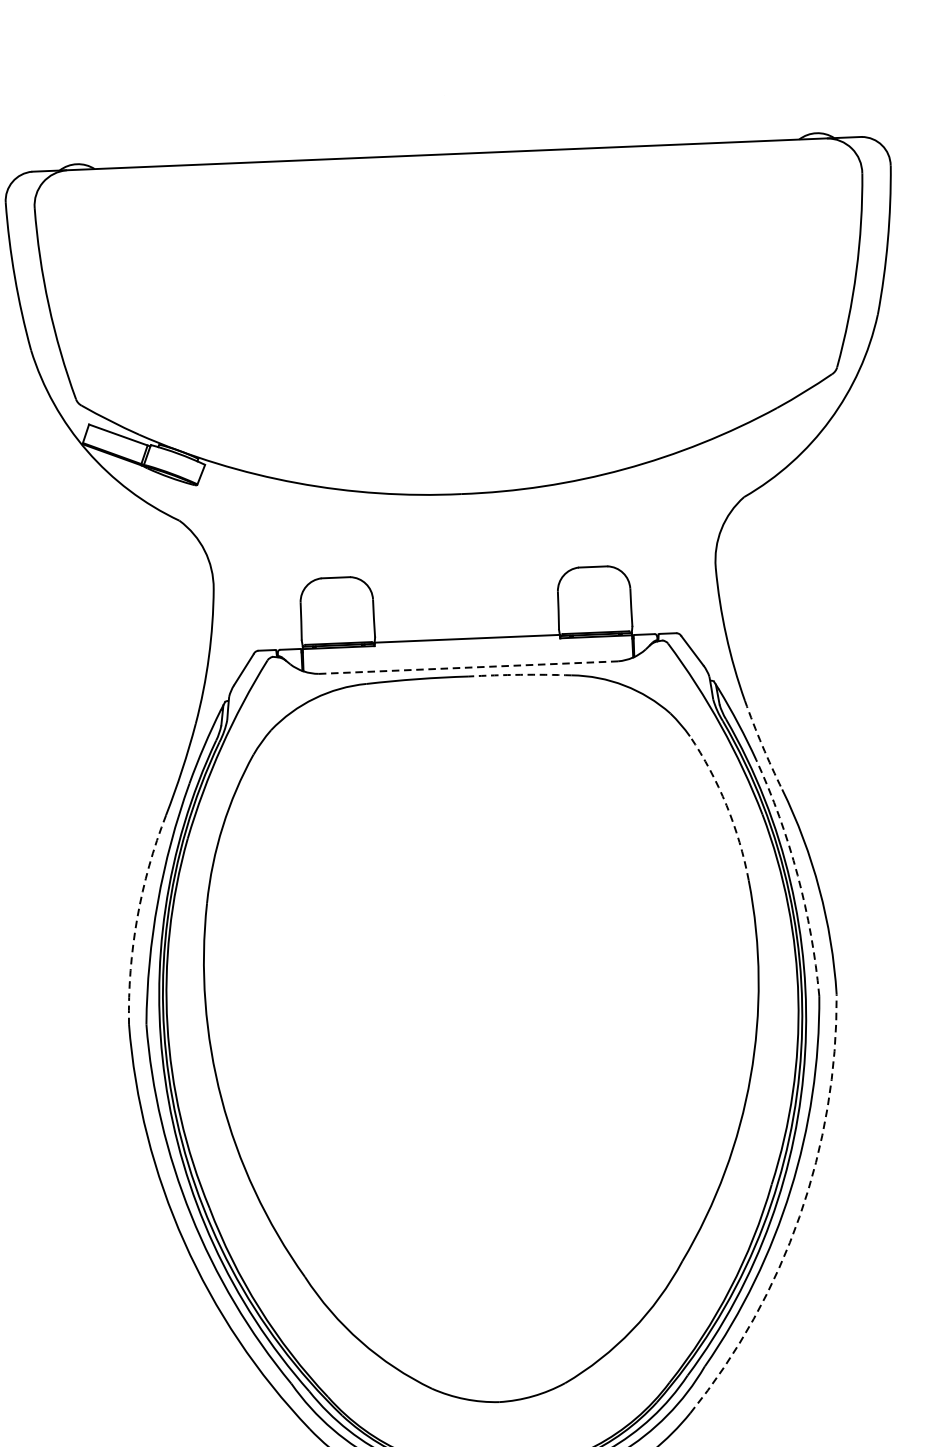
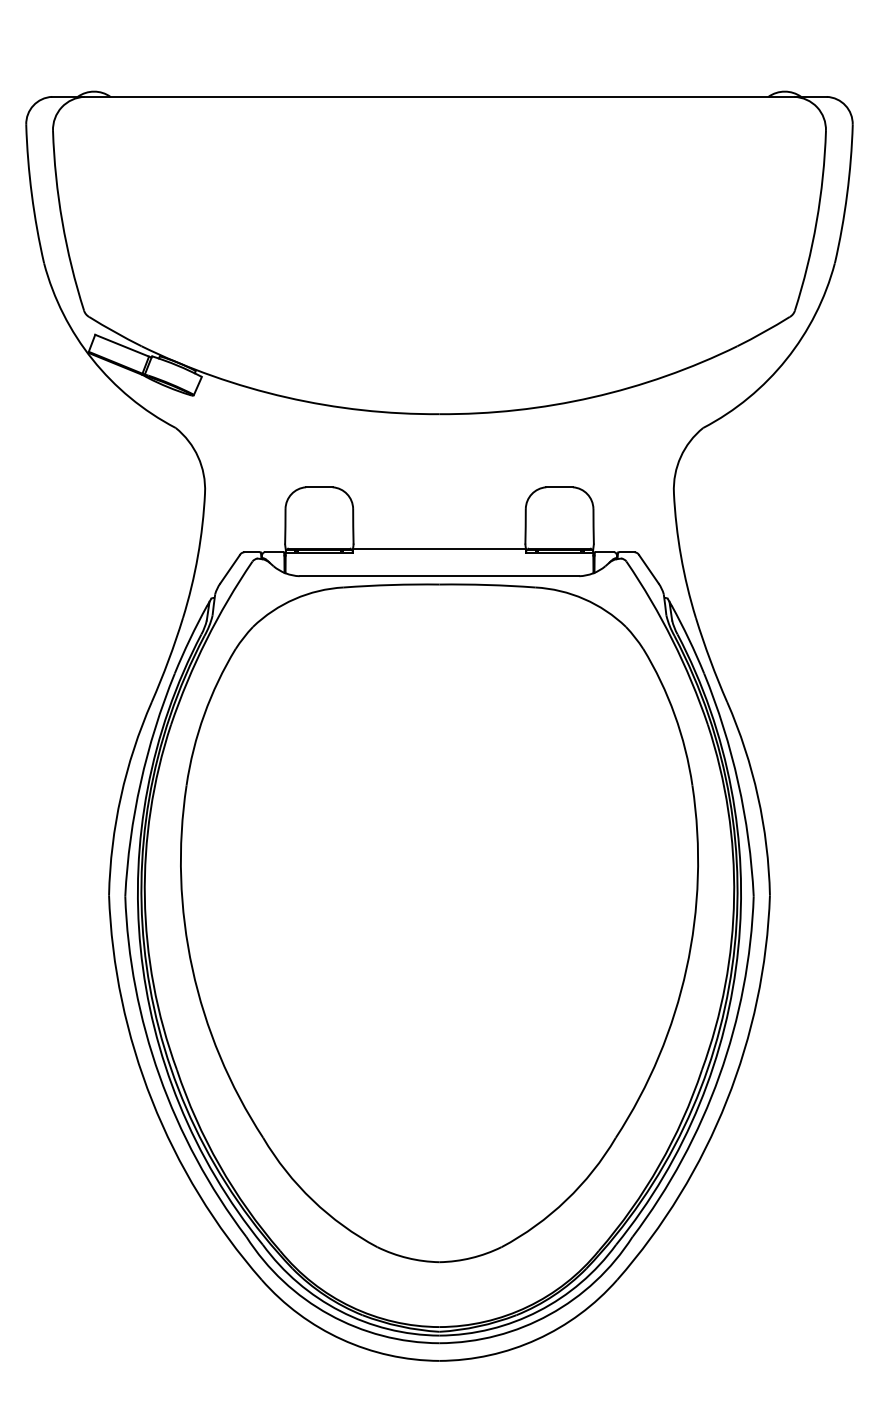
line: (468, 667) -> (439, 576), dashed -> solid
arc: (520, 675) -> (487, 585), dashed -> solid
arc: (762, 745) -> (710, 660), dashed -> solid
arc: (726, 805) -> (674, 714), dashed -> solid
arc: (797, 875) -> (738, 782), dashed -> solid
arc: (137, 917) -> (121, 796), dashed -> solid
arc: (799, 1216) -> (726, 1100), dashed -> solid

